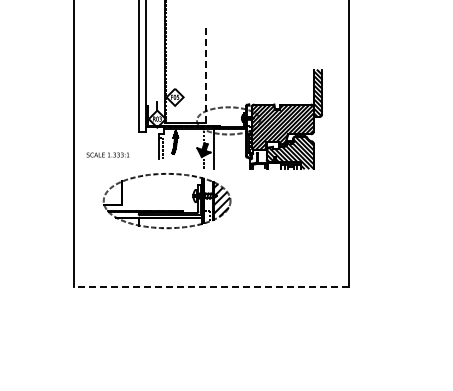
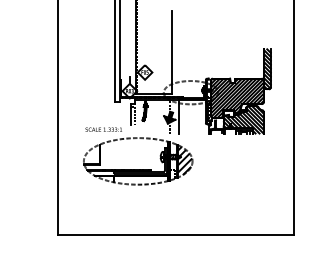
line: (206, 73) -> (171, 52), dashed -> solid
text: (107, 154) -> (103, 129), moved
line: (211, 286) -> (176, 234), dashed -> solid

